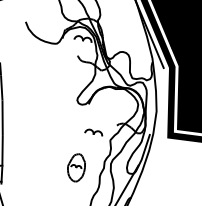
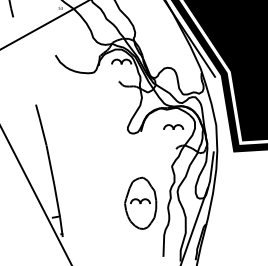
part: (94, 131) -> (173, 126), moved
part: (76, 167) -> (140, 202), size x1.67

